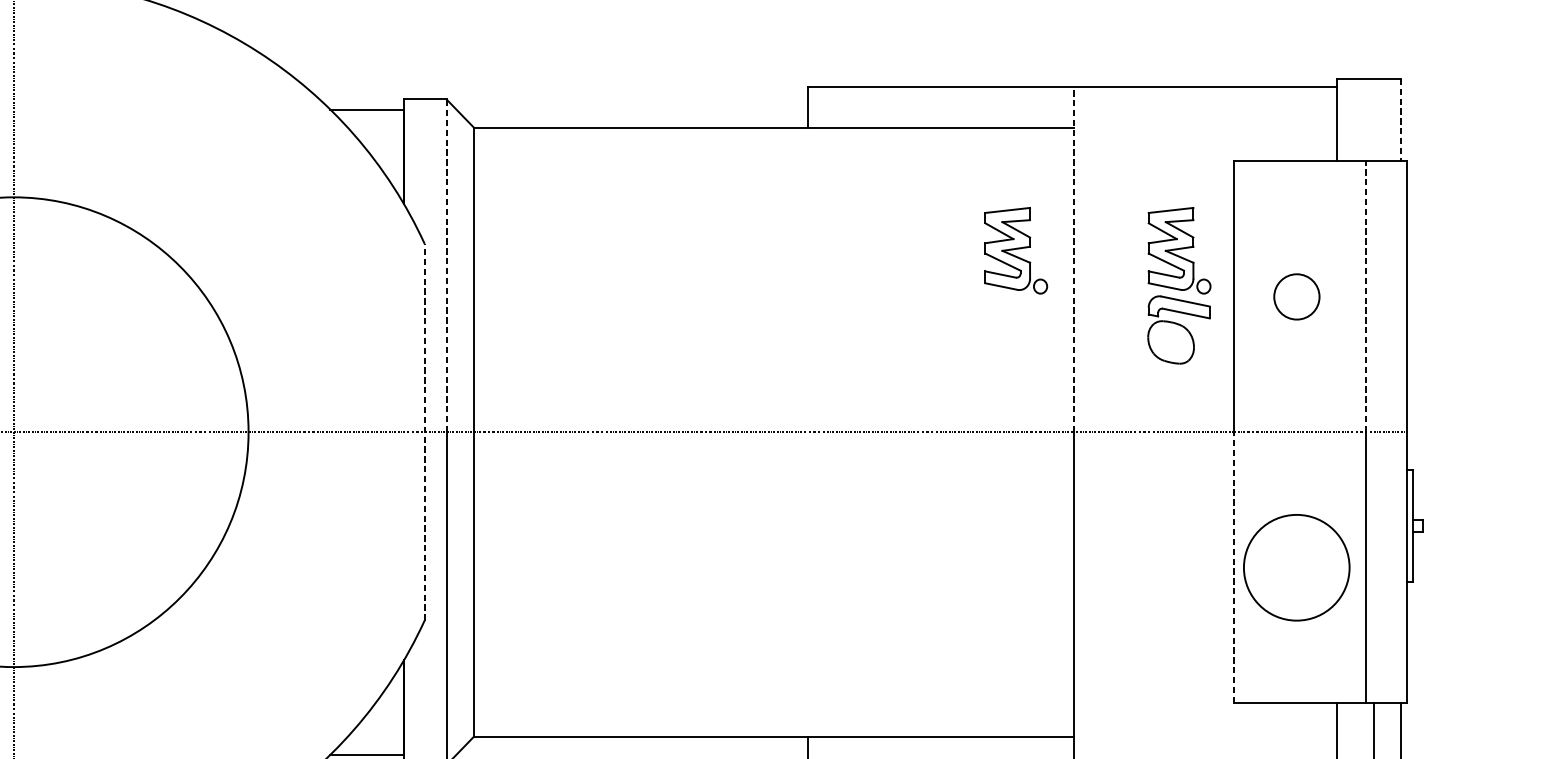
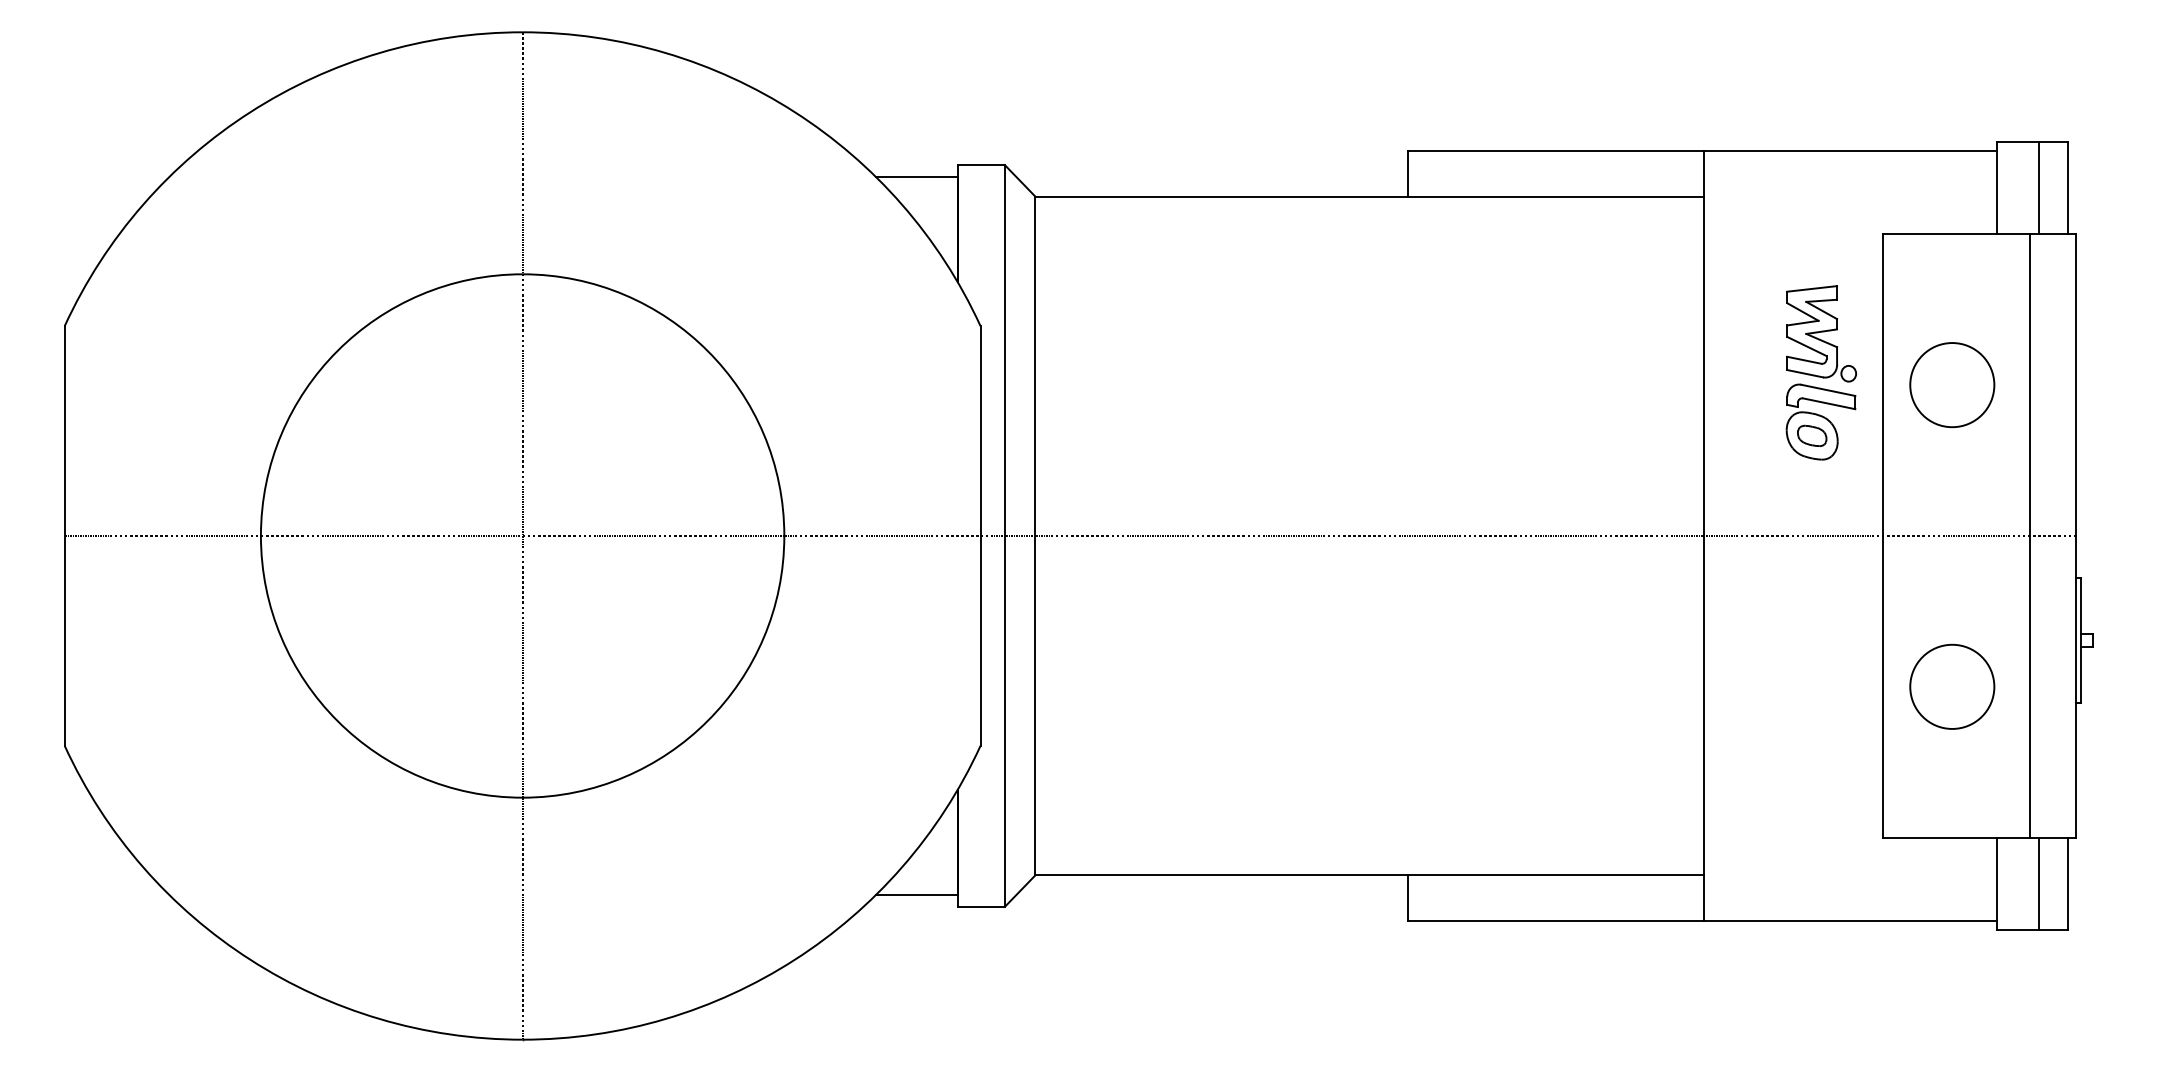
line: (1374, 120) -> (2038, 188), added
line: (1401, 120) -> (2068, 188), dashed -> solid
part: (1016, 250) -> (1639, 333), removed
line: (1074, 259) -> (1704, 343), dashed -> solid
line: (446, 265) -> (1004, 350), dashed -> solid
part: (1297, 297) -> (1952, 385), size x1.67
line: (1366, 297) -> (2029, 385), dashed -> solid
part: (1171, 342) -> (1812, 435), added
line: (424, 432) -> (980, 536), dashed -> solid
line: (1234, 567) -> (1882, 686), dashed -> solid
part: (1297, 567) -> (1952, 686), size x0.71

